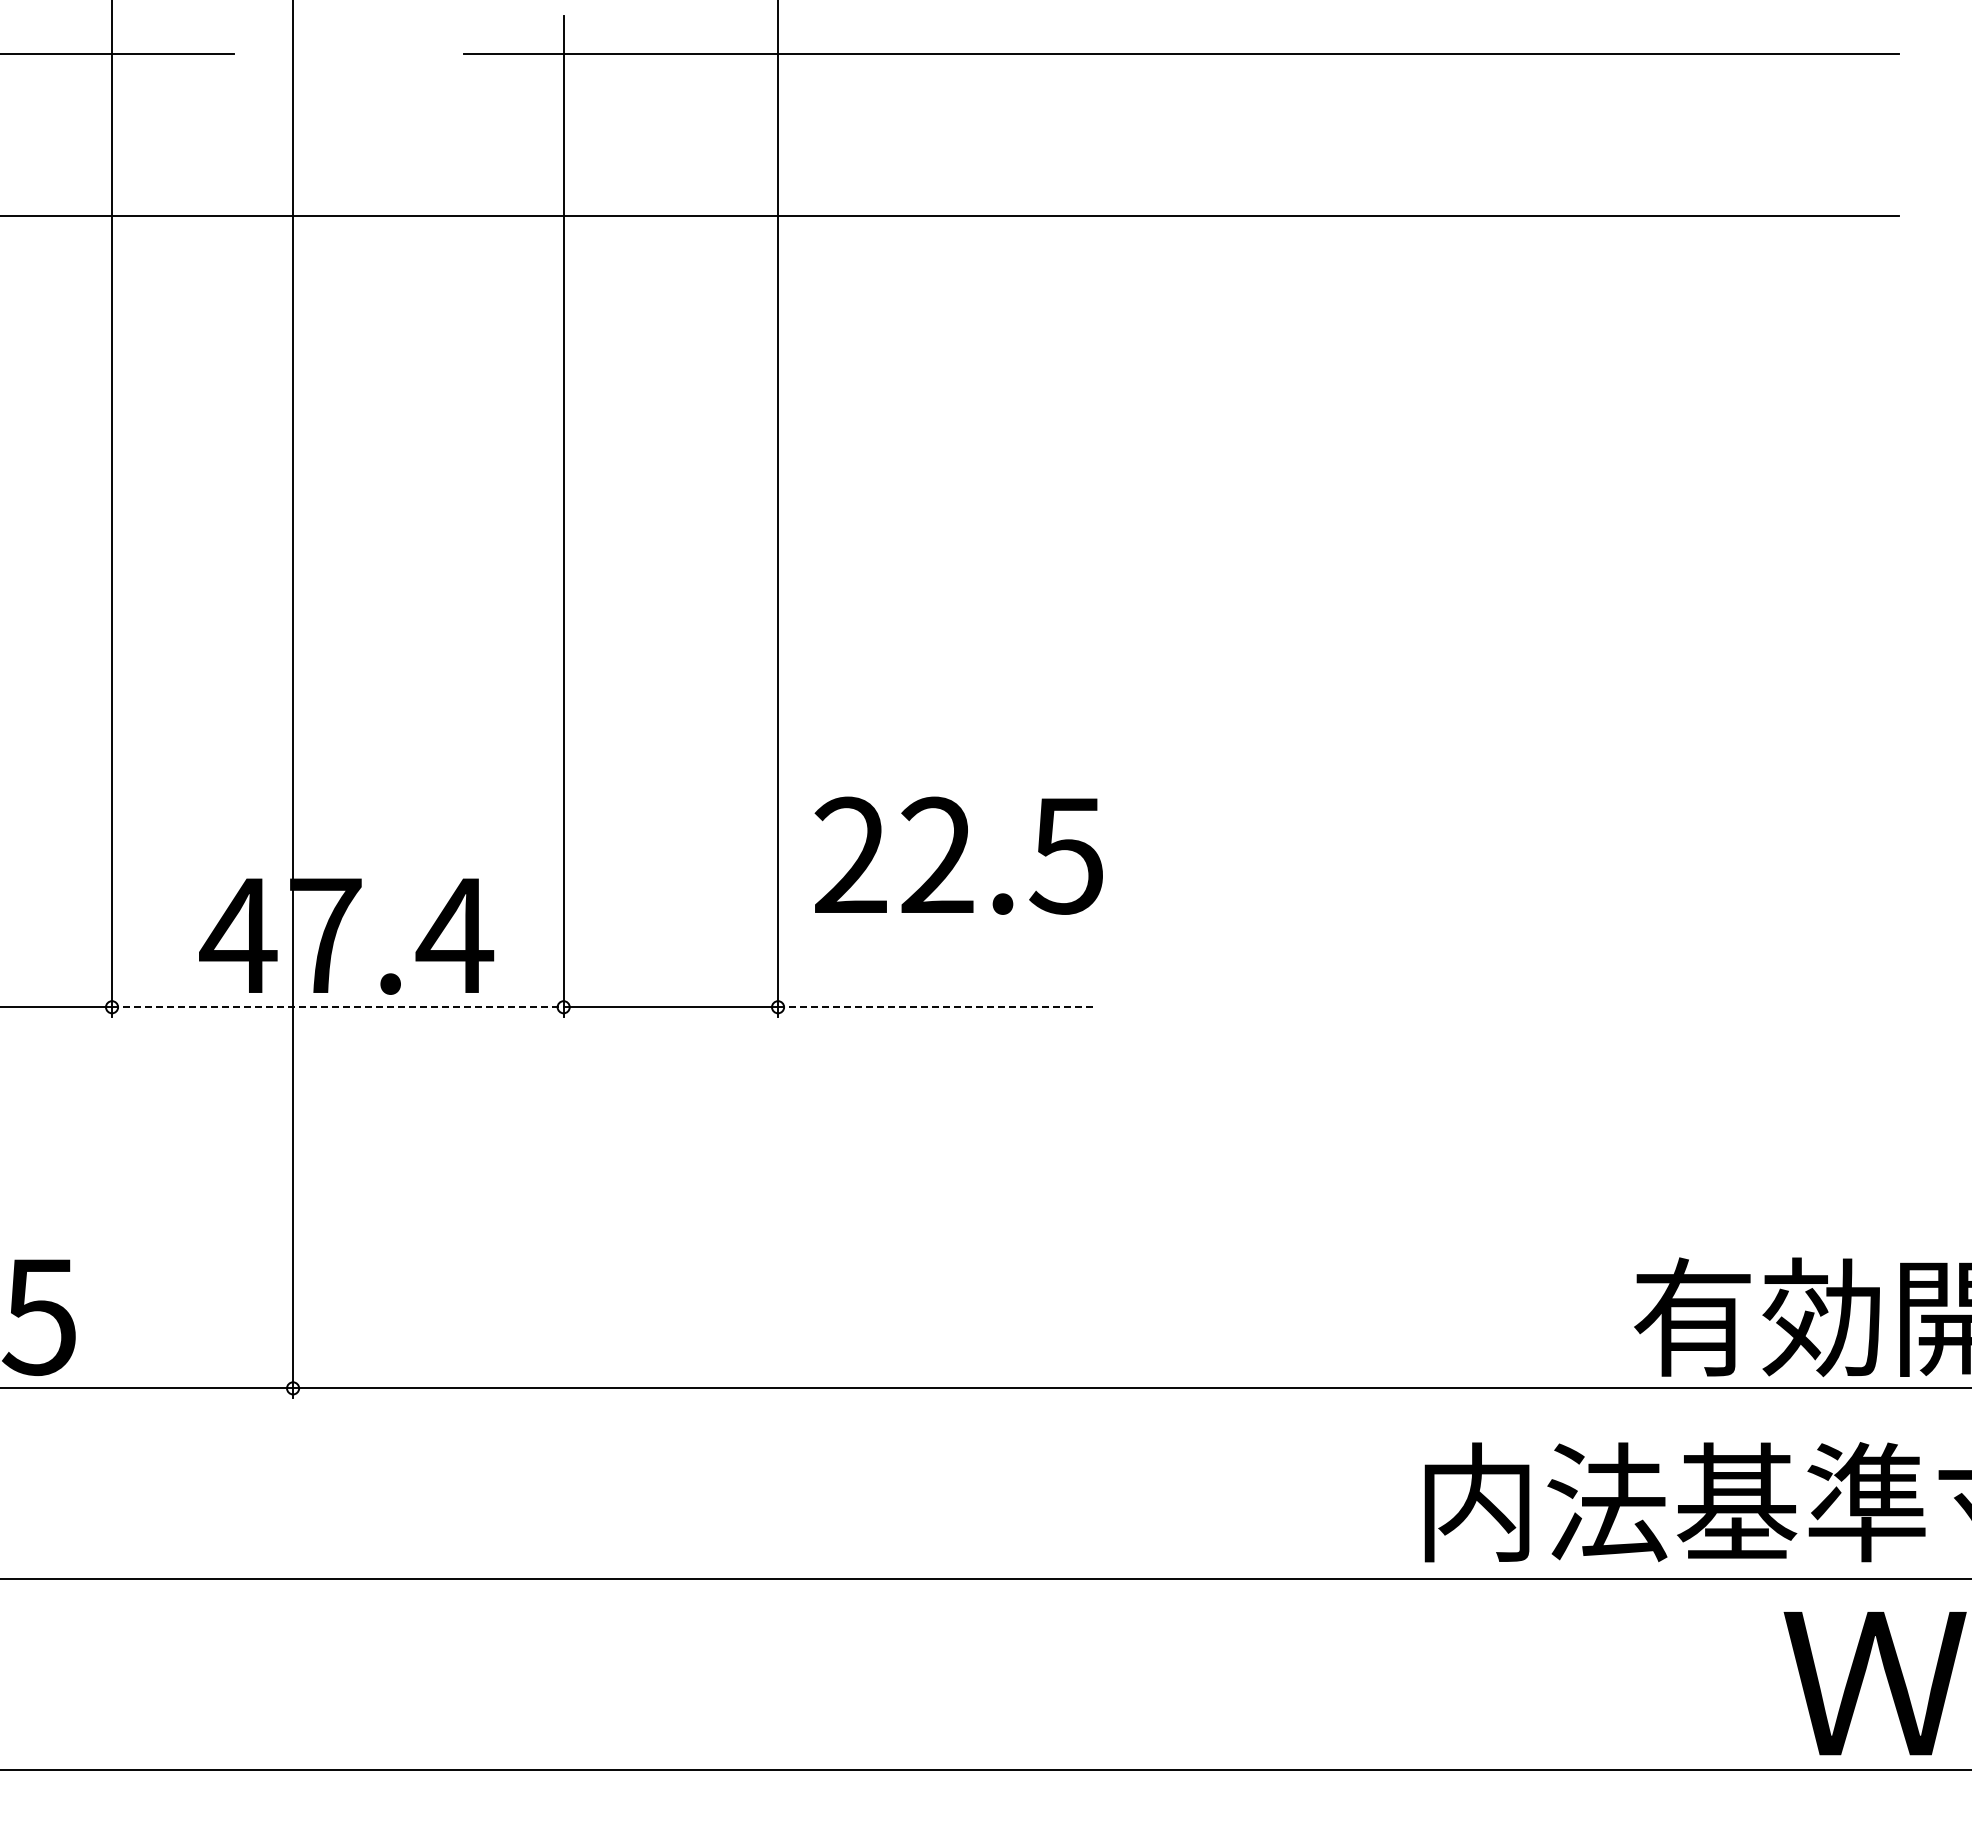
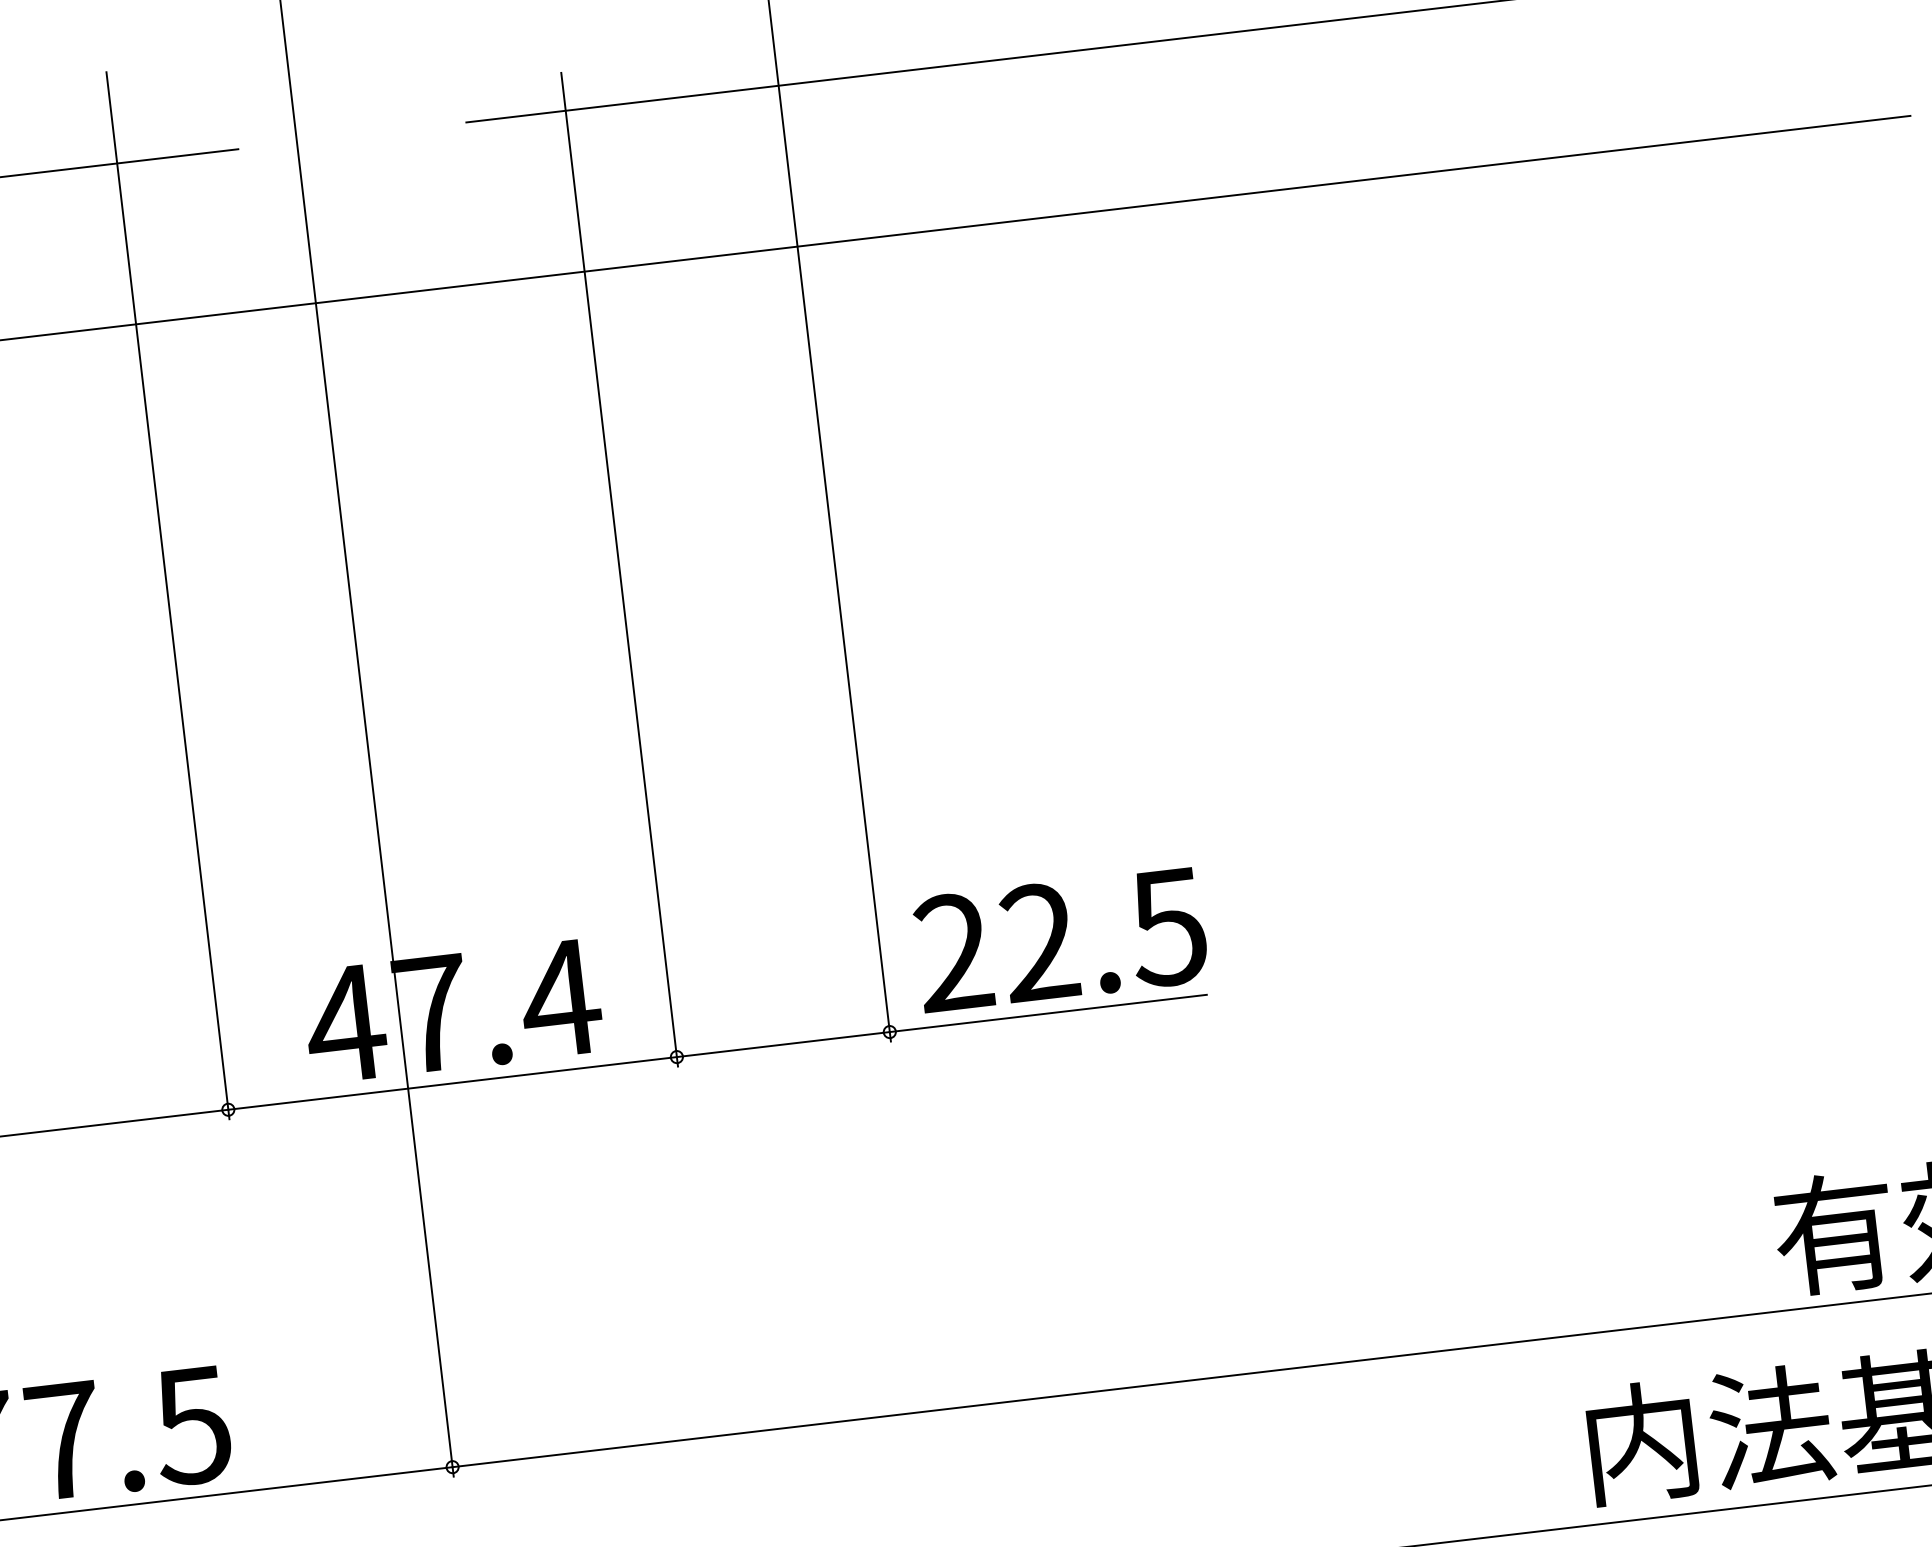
text: (958, 855) -> (1060, 939), moved
line: (337, 1007) -> (452, 1083), dashed -> solid
line: (937, 1007) -> (1048, 1013), dashed -> solid

